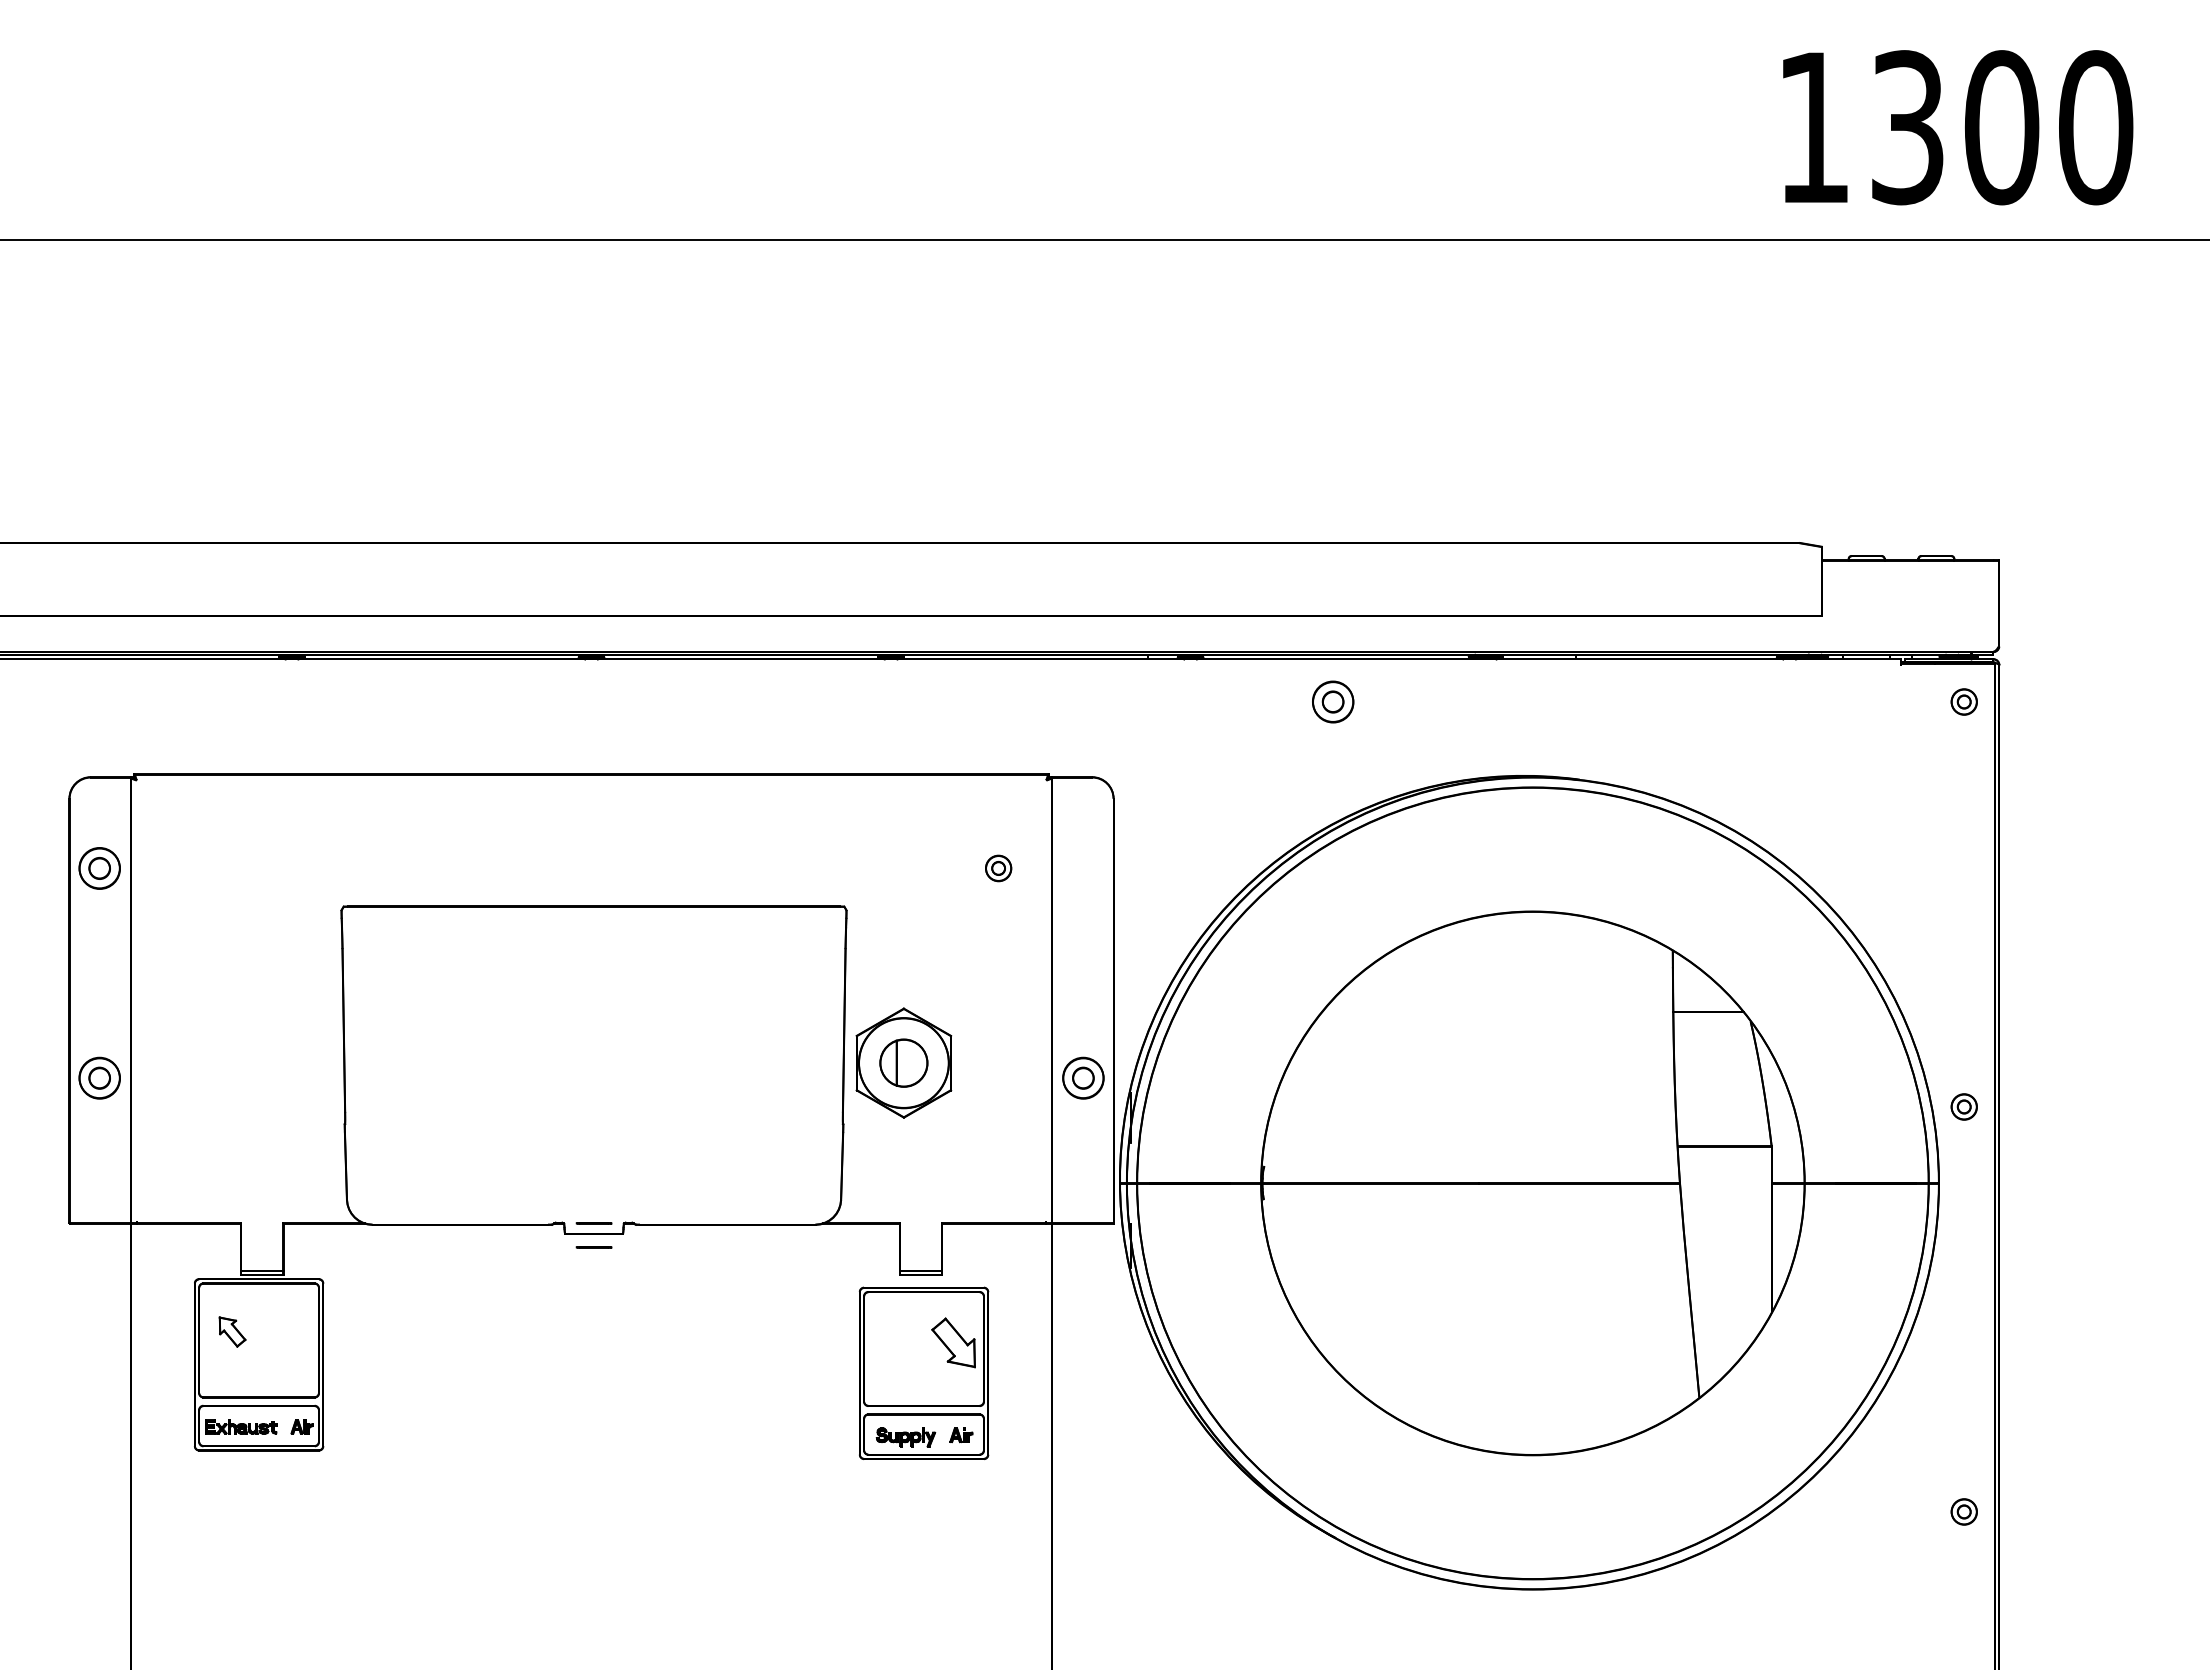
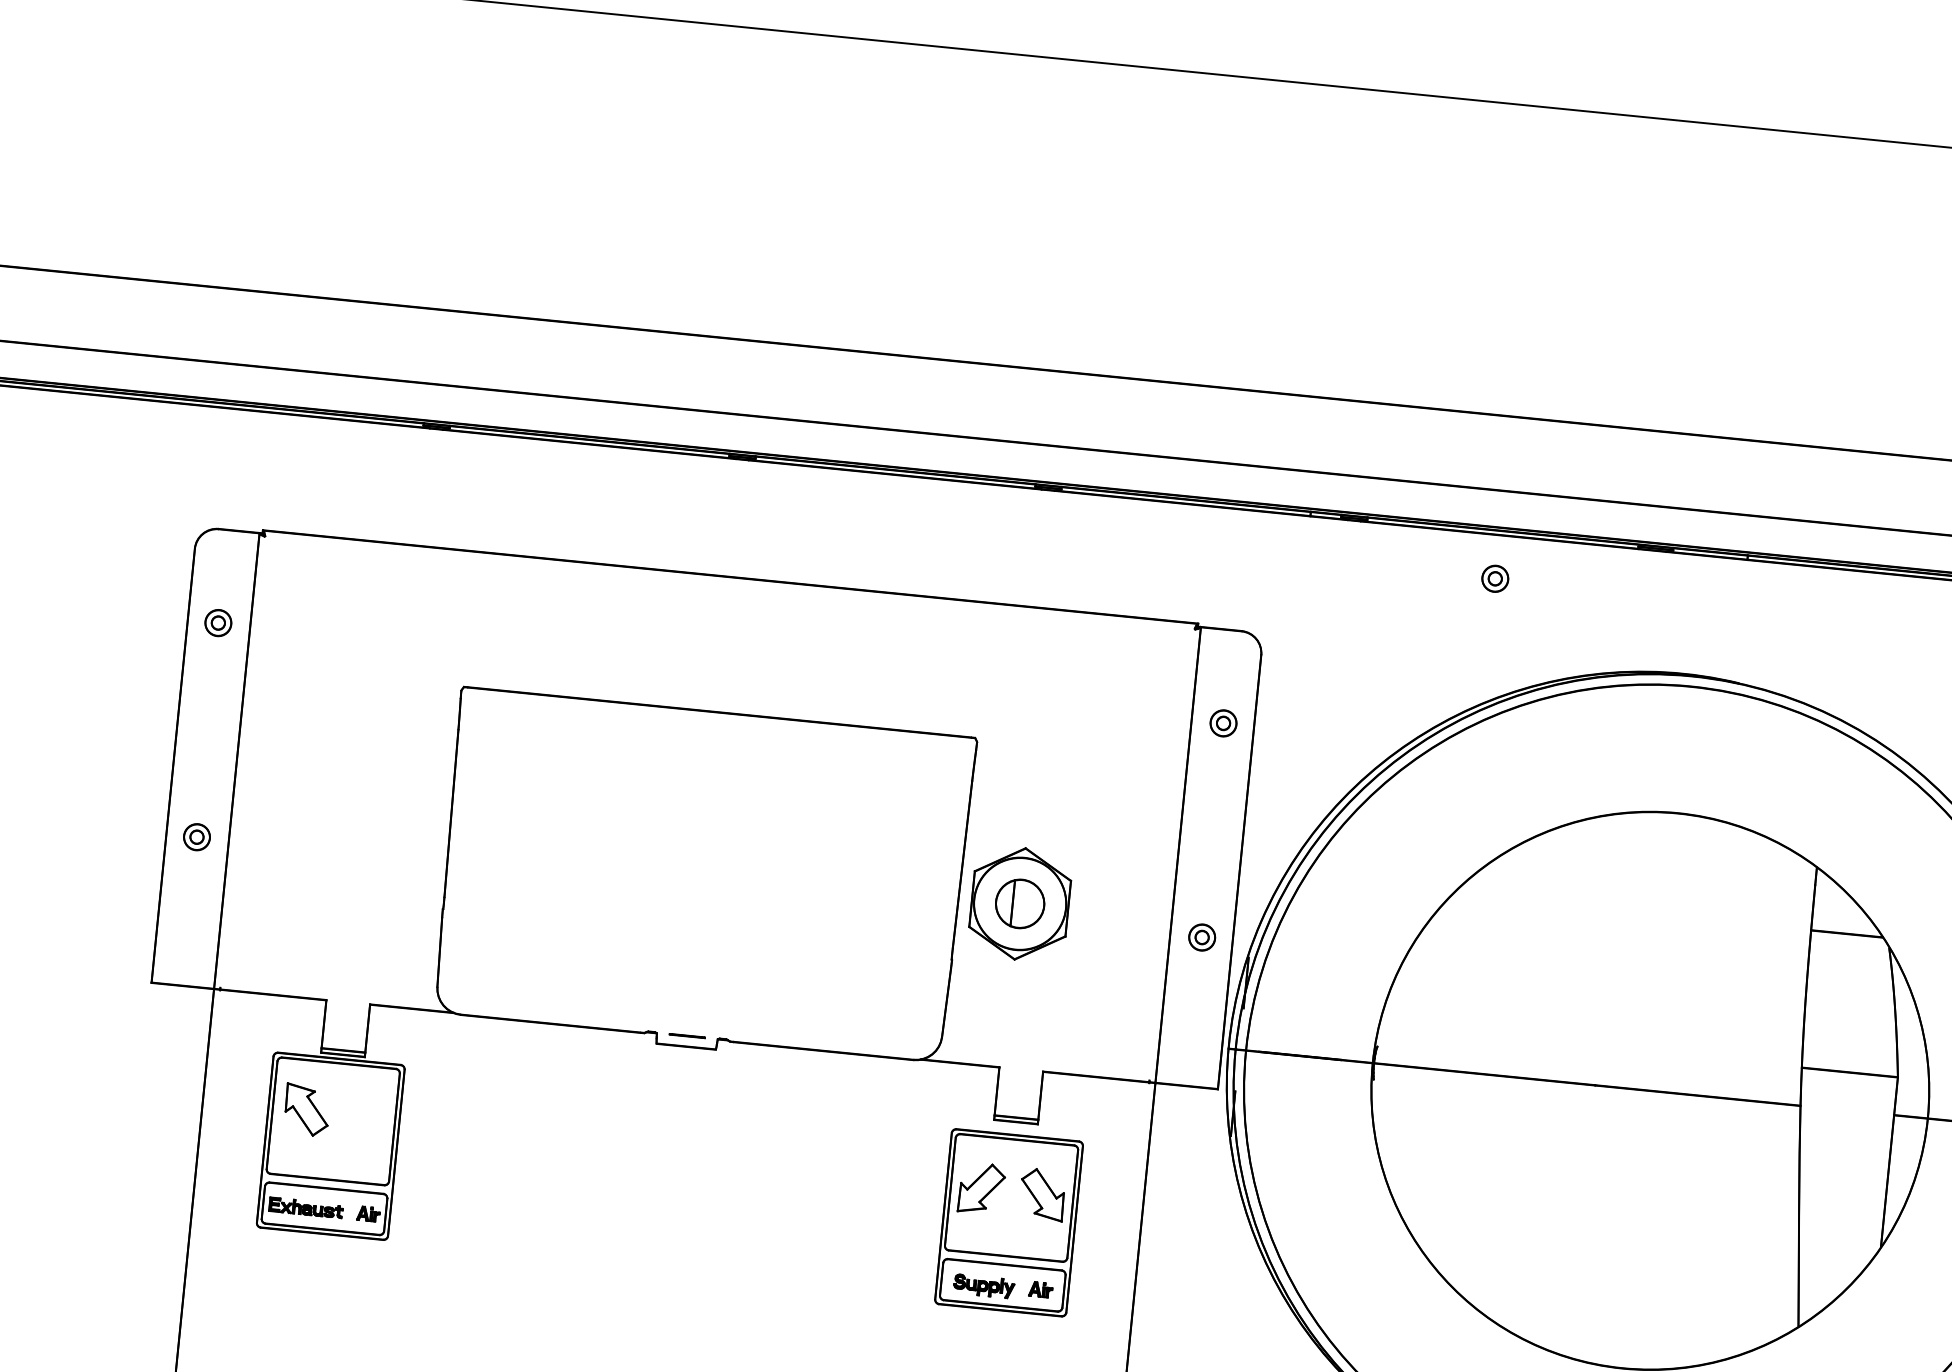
part: (1332, 701) -> (1494, 578), size x0.62
part: (98, 868) -> (217, 623), size x0.62
part: (998, 868) -> (1223, 723), moved
part: (98, 1077) -> (196, 836), size x0.62
part: (1083, 1077) -> (1202, 936), size x0.62
line: (593, 1247) -> (684, 1060), removed
part: (232, 1331) -> (307, 1109), size x1.67
part: (894, 1342) -> (982, 1188), added

